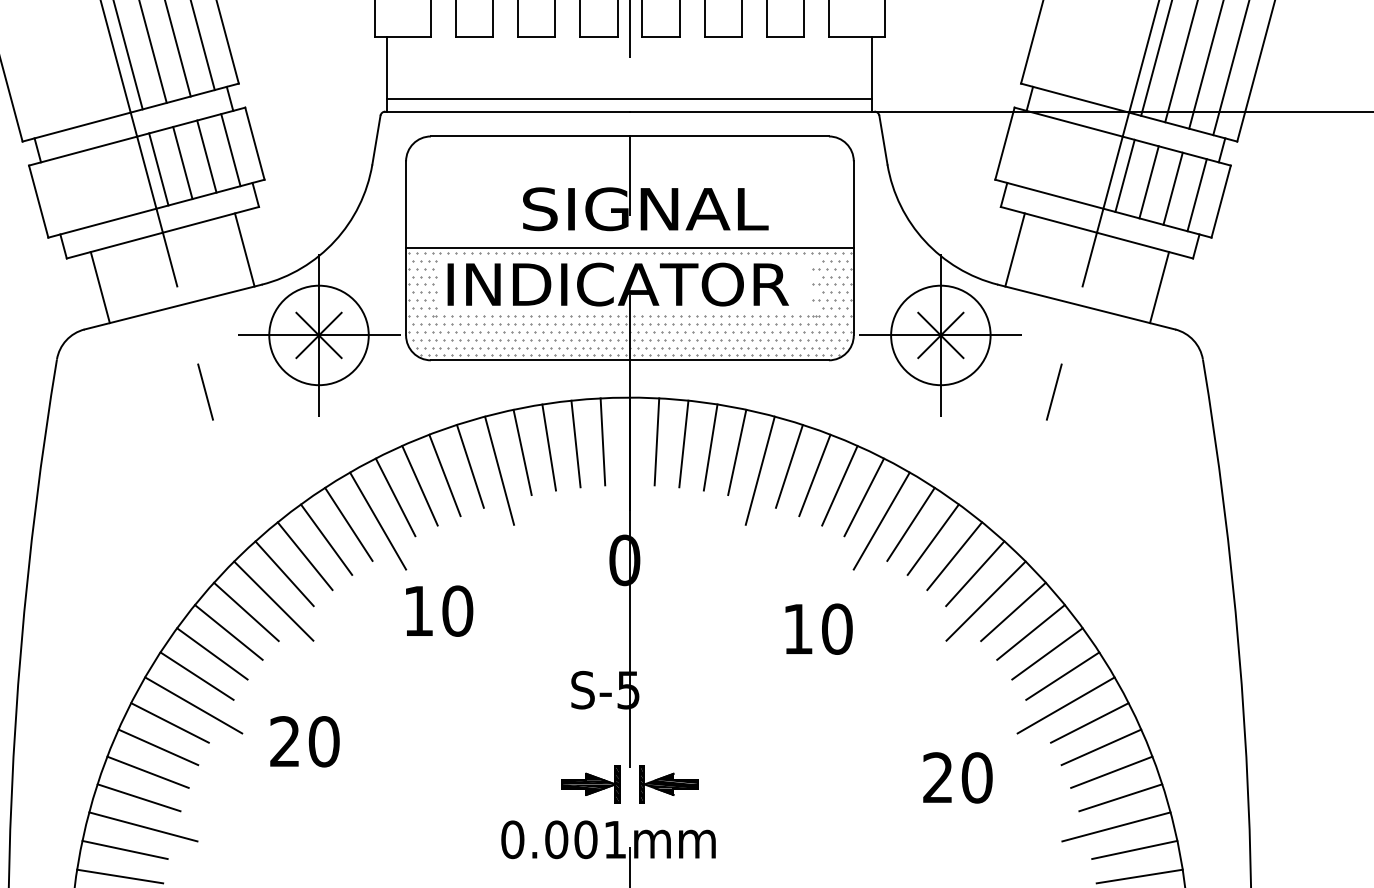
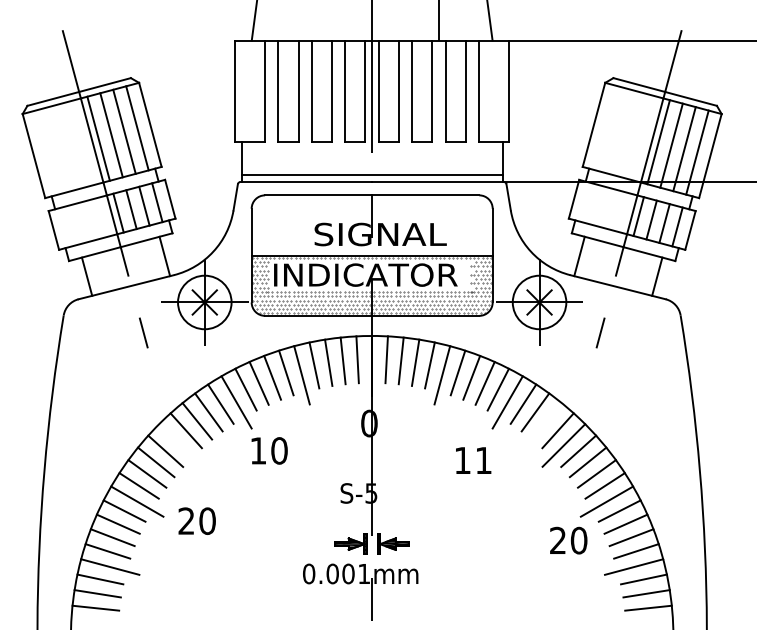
line: (953, 556) -> (546, 421), removed
line: (273, 601) -> (180, 445), removed
text: (836, 628) -> (483, 460), 10 -> 11
text: (957, 777) -> (568, 540), moved

